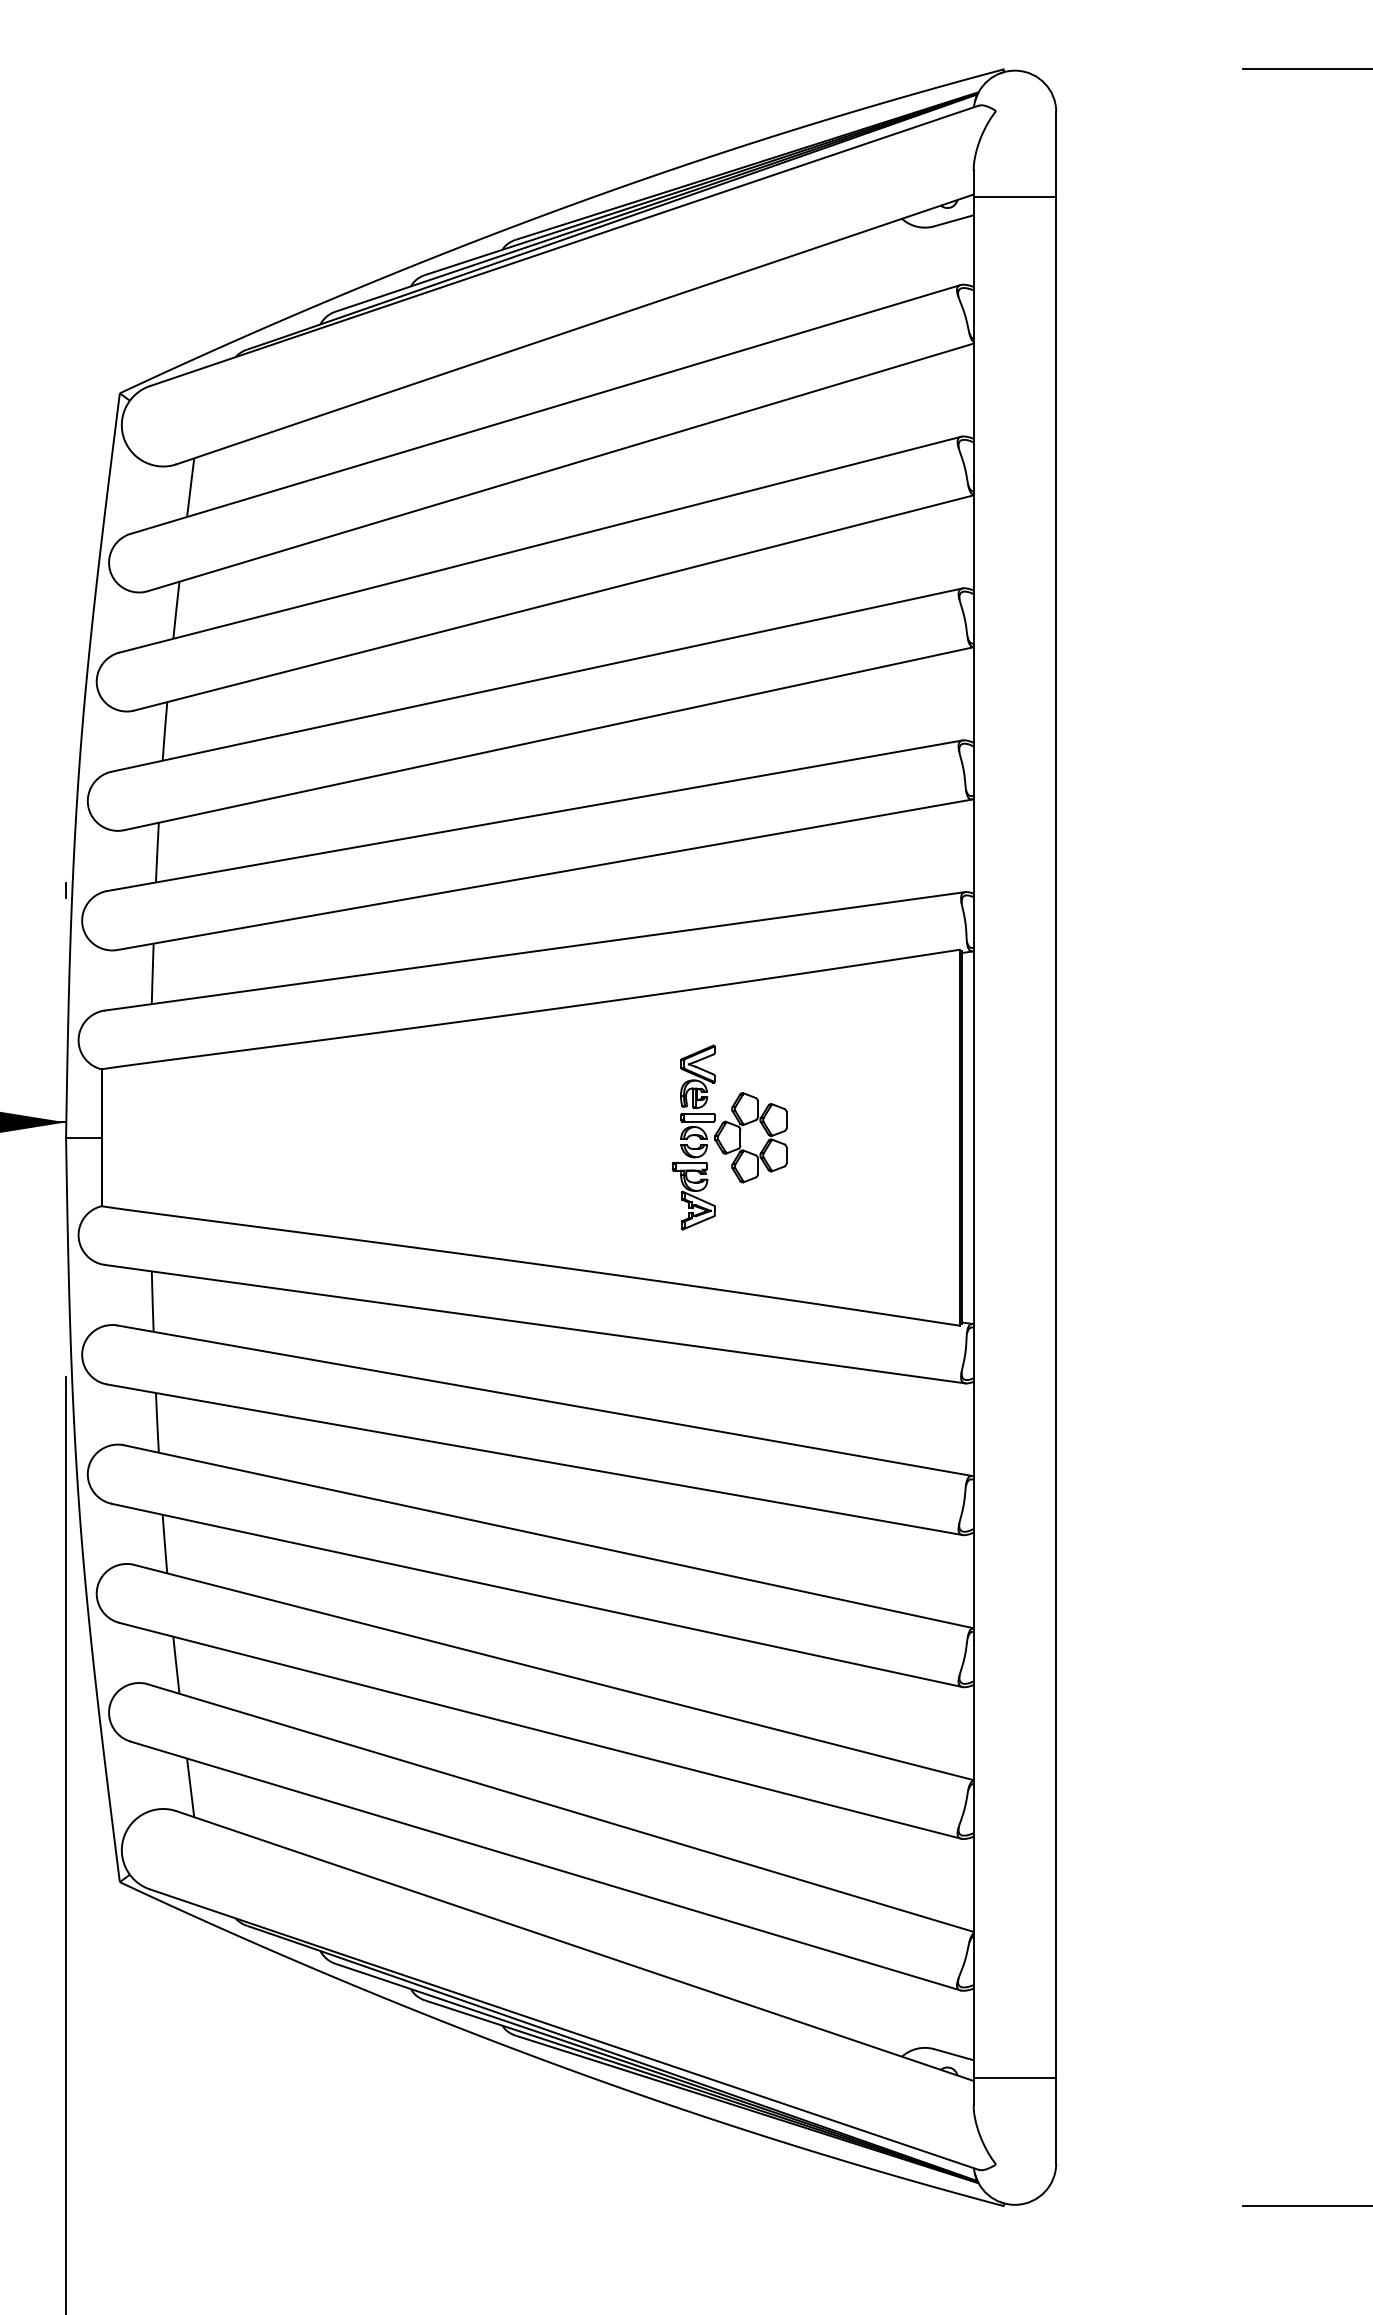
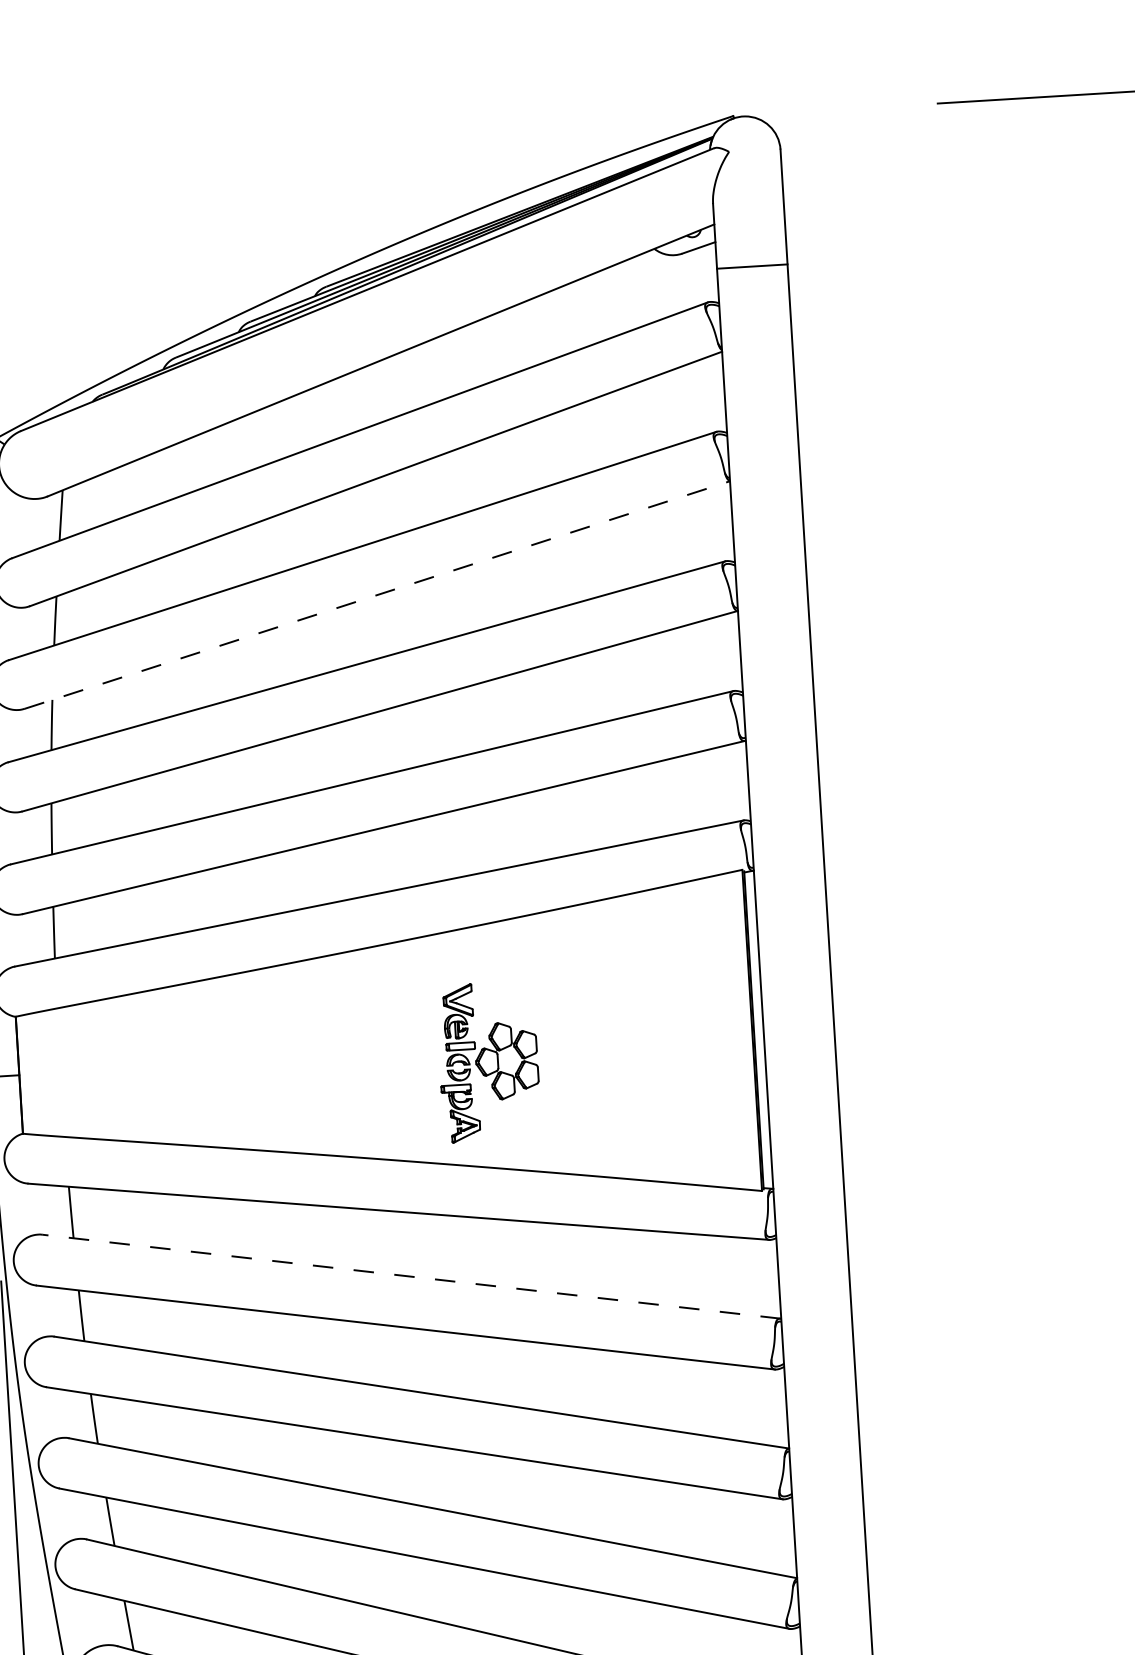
line: (1014, 197) -> (751, 266), moved
line: (554, 602) -> (377, 594), solid -> dashed
part: (729, 1137) -> (488, 1061), moved
line: (544, 1400) -> (410, 1276), solid -> dashed

